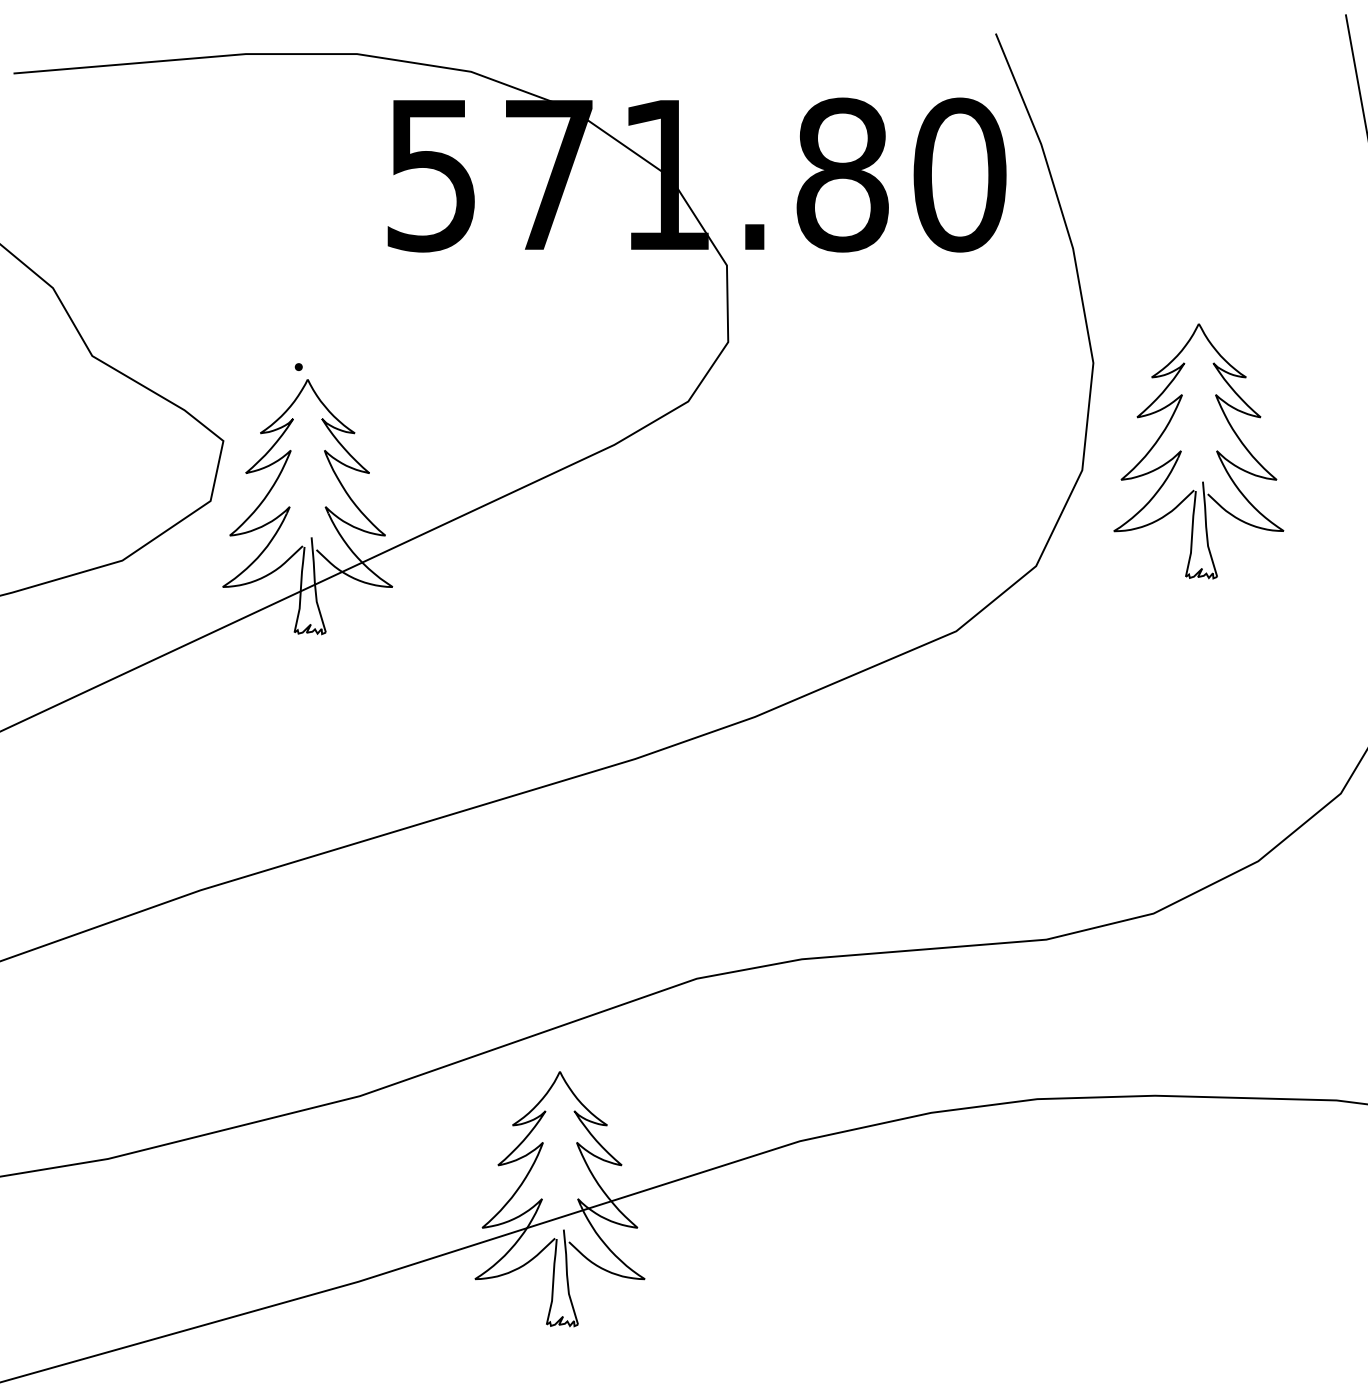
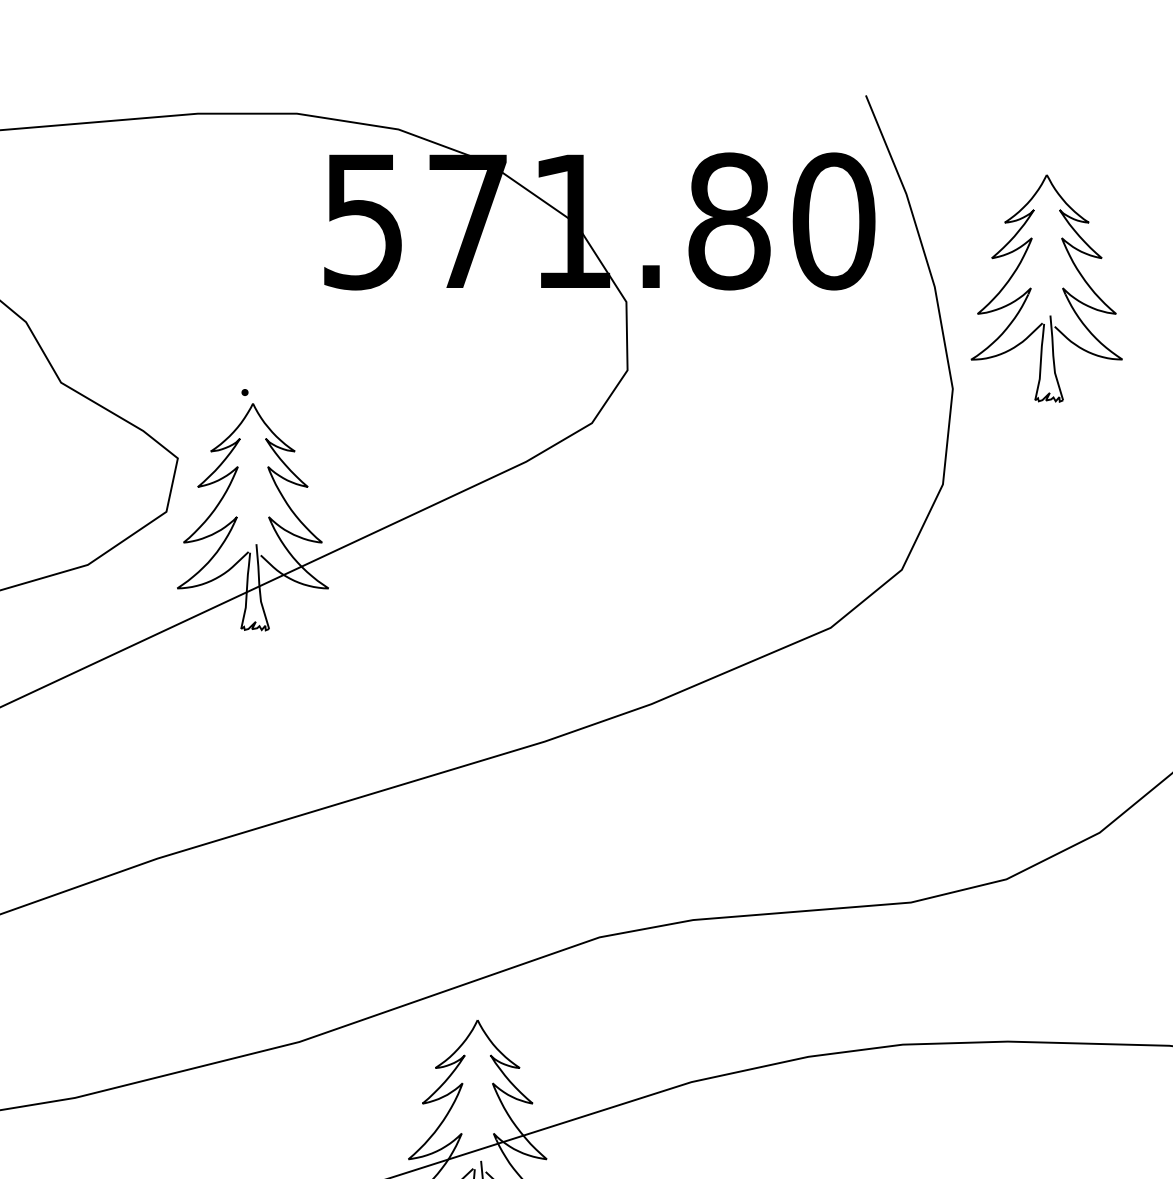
part: (1181, 451) -> (1031, 288), moved

